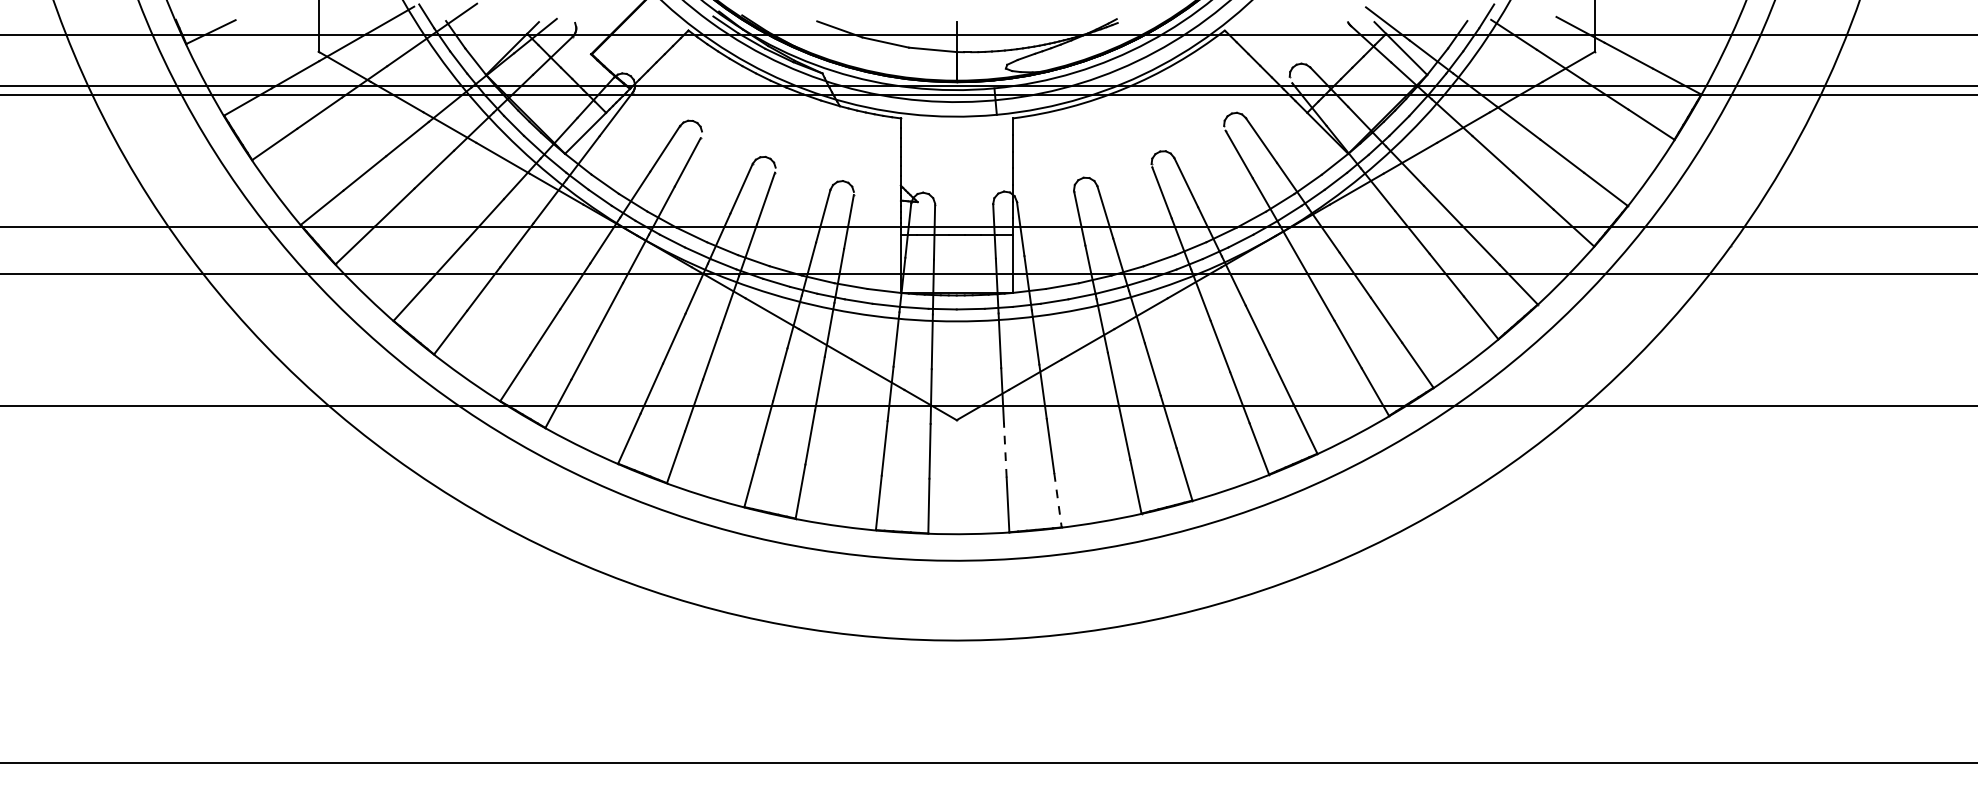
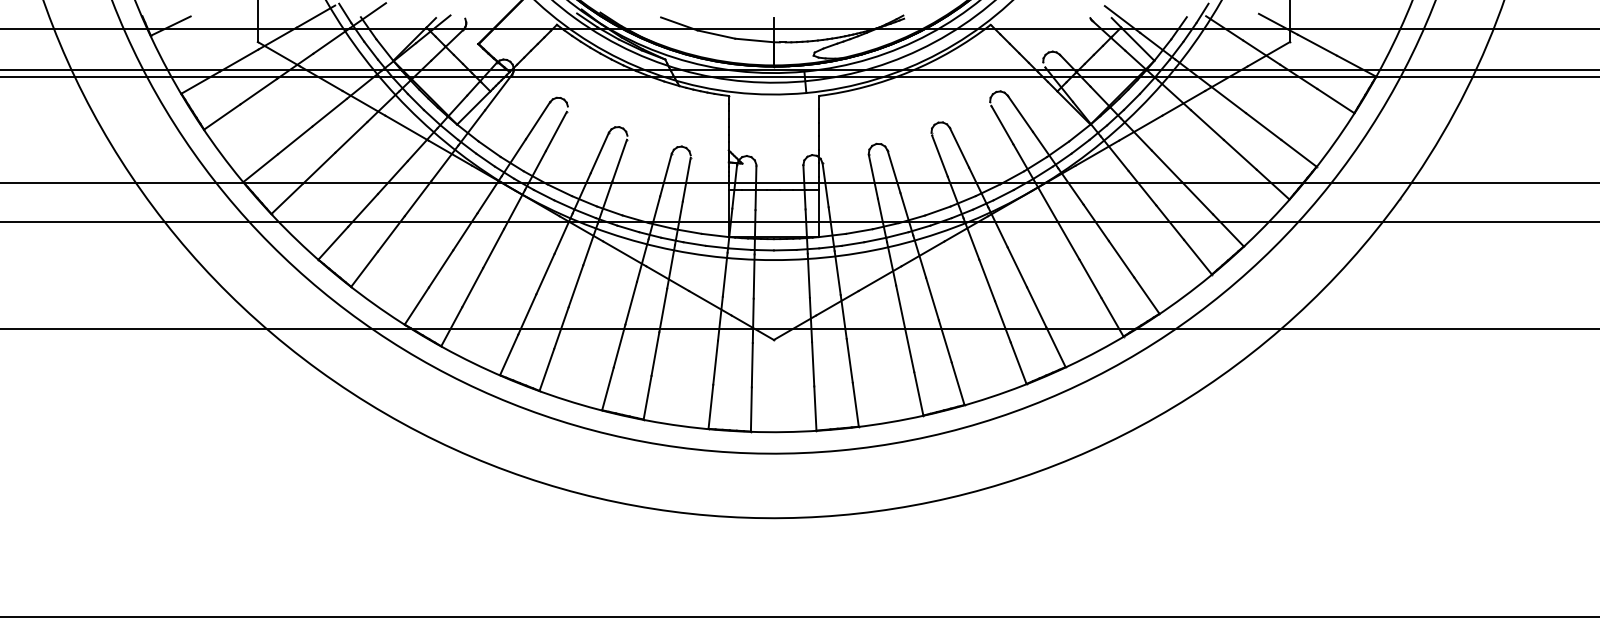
line: (1005, 449) -> (813, 363), dashed -> solid
line: (1057, 501) -> (855, 405), dashed -> solid

